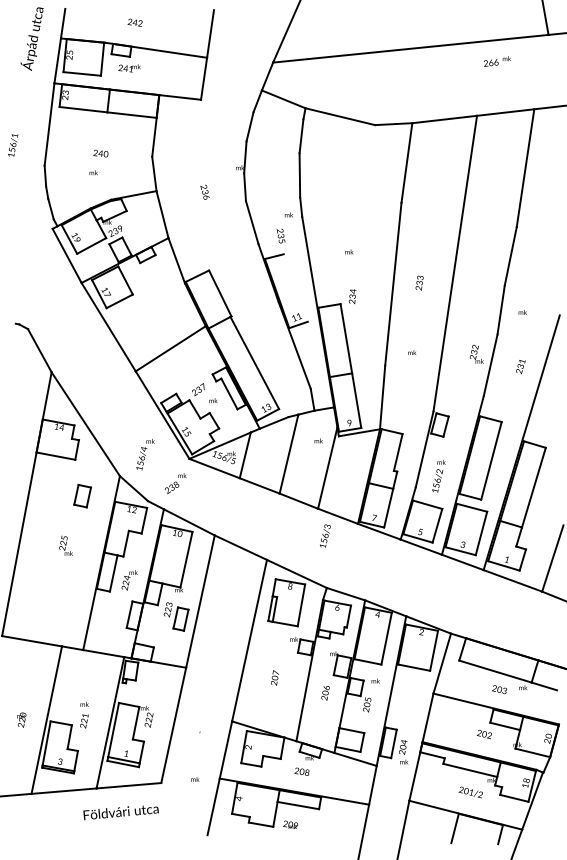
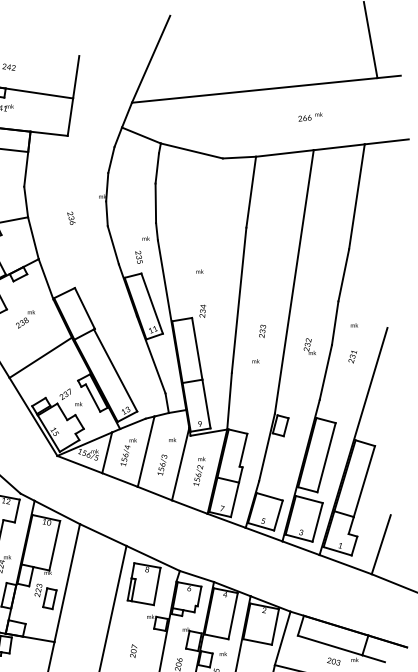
text: (497, 61) -> (310, 116), moved
text: (419, 282) -> (262, 330), moved
line: (295, 287) -> (151, 303), added
text: (476, 354) -> (309, 346), moved
text: (520, 367) -> (352, 357), moved
text: (145, 454) -> (128, 452), moved
text: (438, 476) -> (199, 471), moved
text: (175, 483) -> (25, 319), moved
text: (325, 535) -> (162, 464), moved

